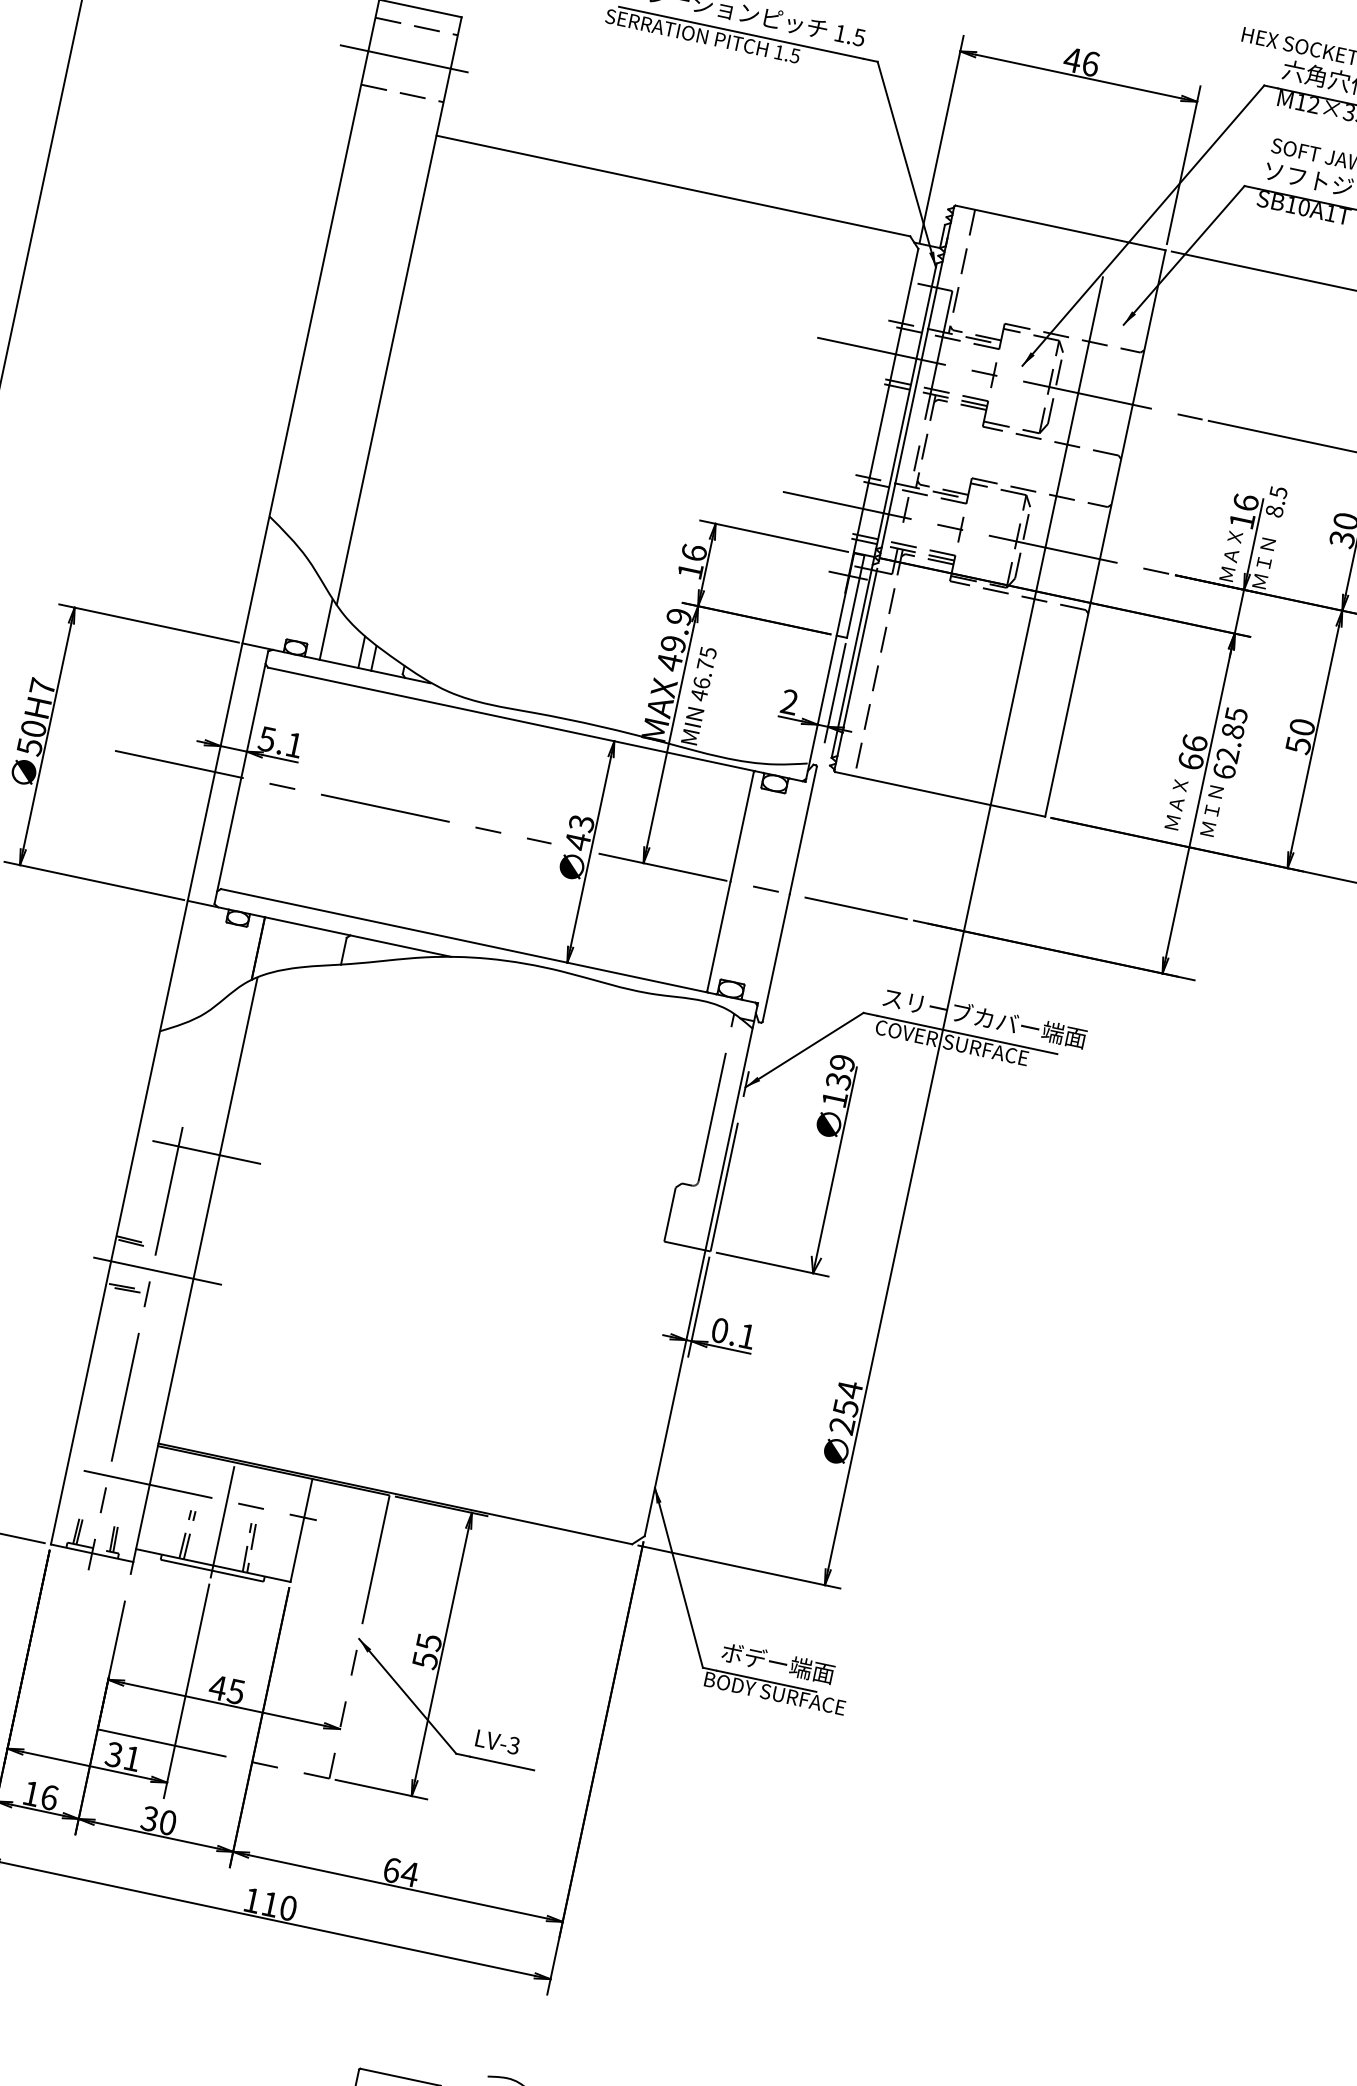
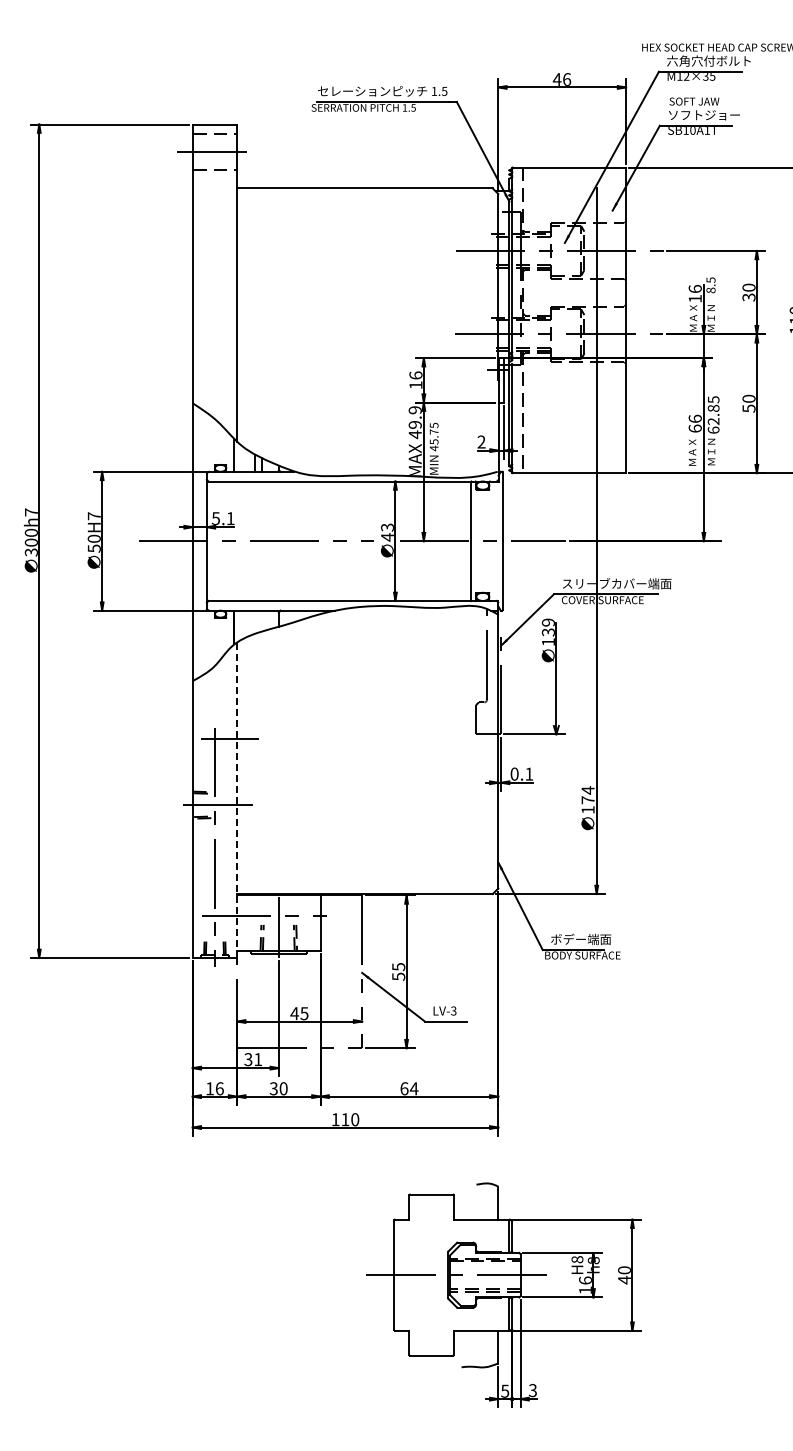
text: (700, 682) -> (433, 441), 46.75 -> 45.75
line: (196, 1270) -> (237, 800), solid -> dashed
text: (843, 1415) -> (587, 804), 254 -> 174

